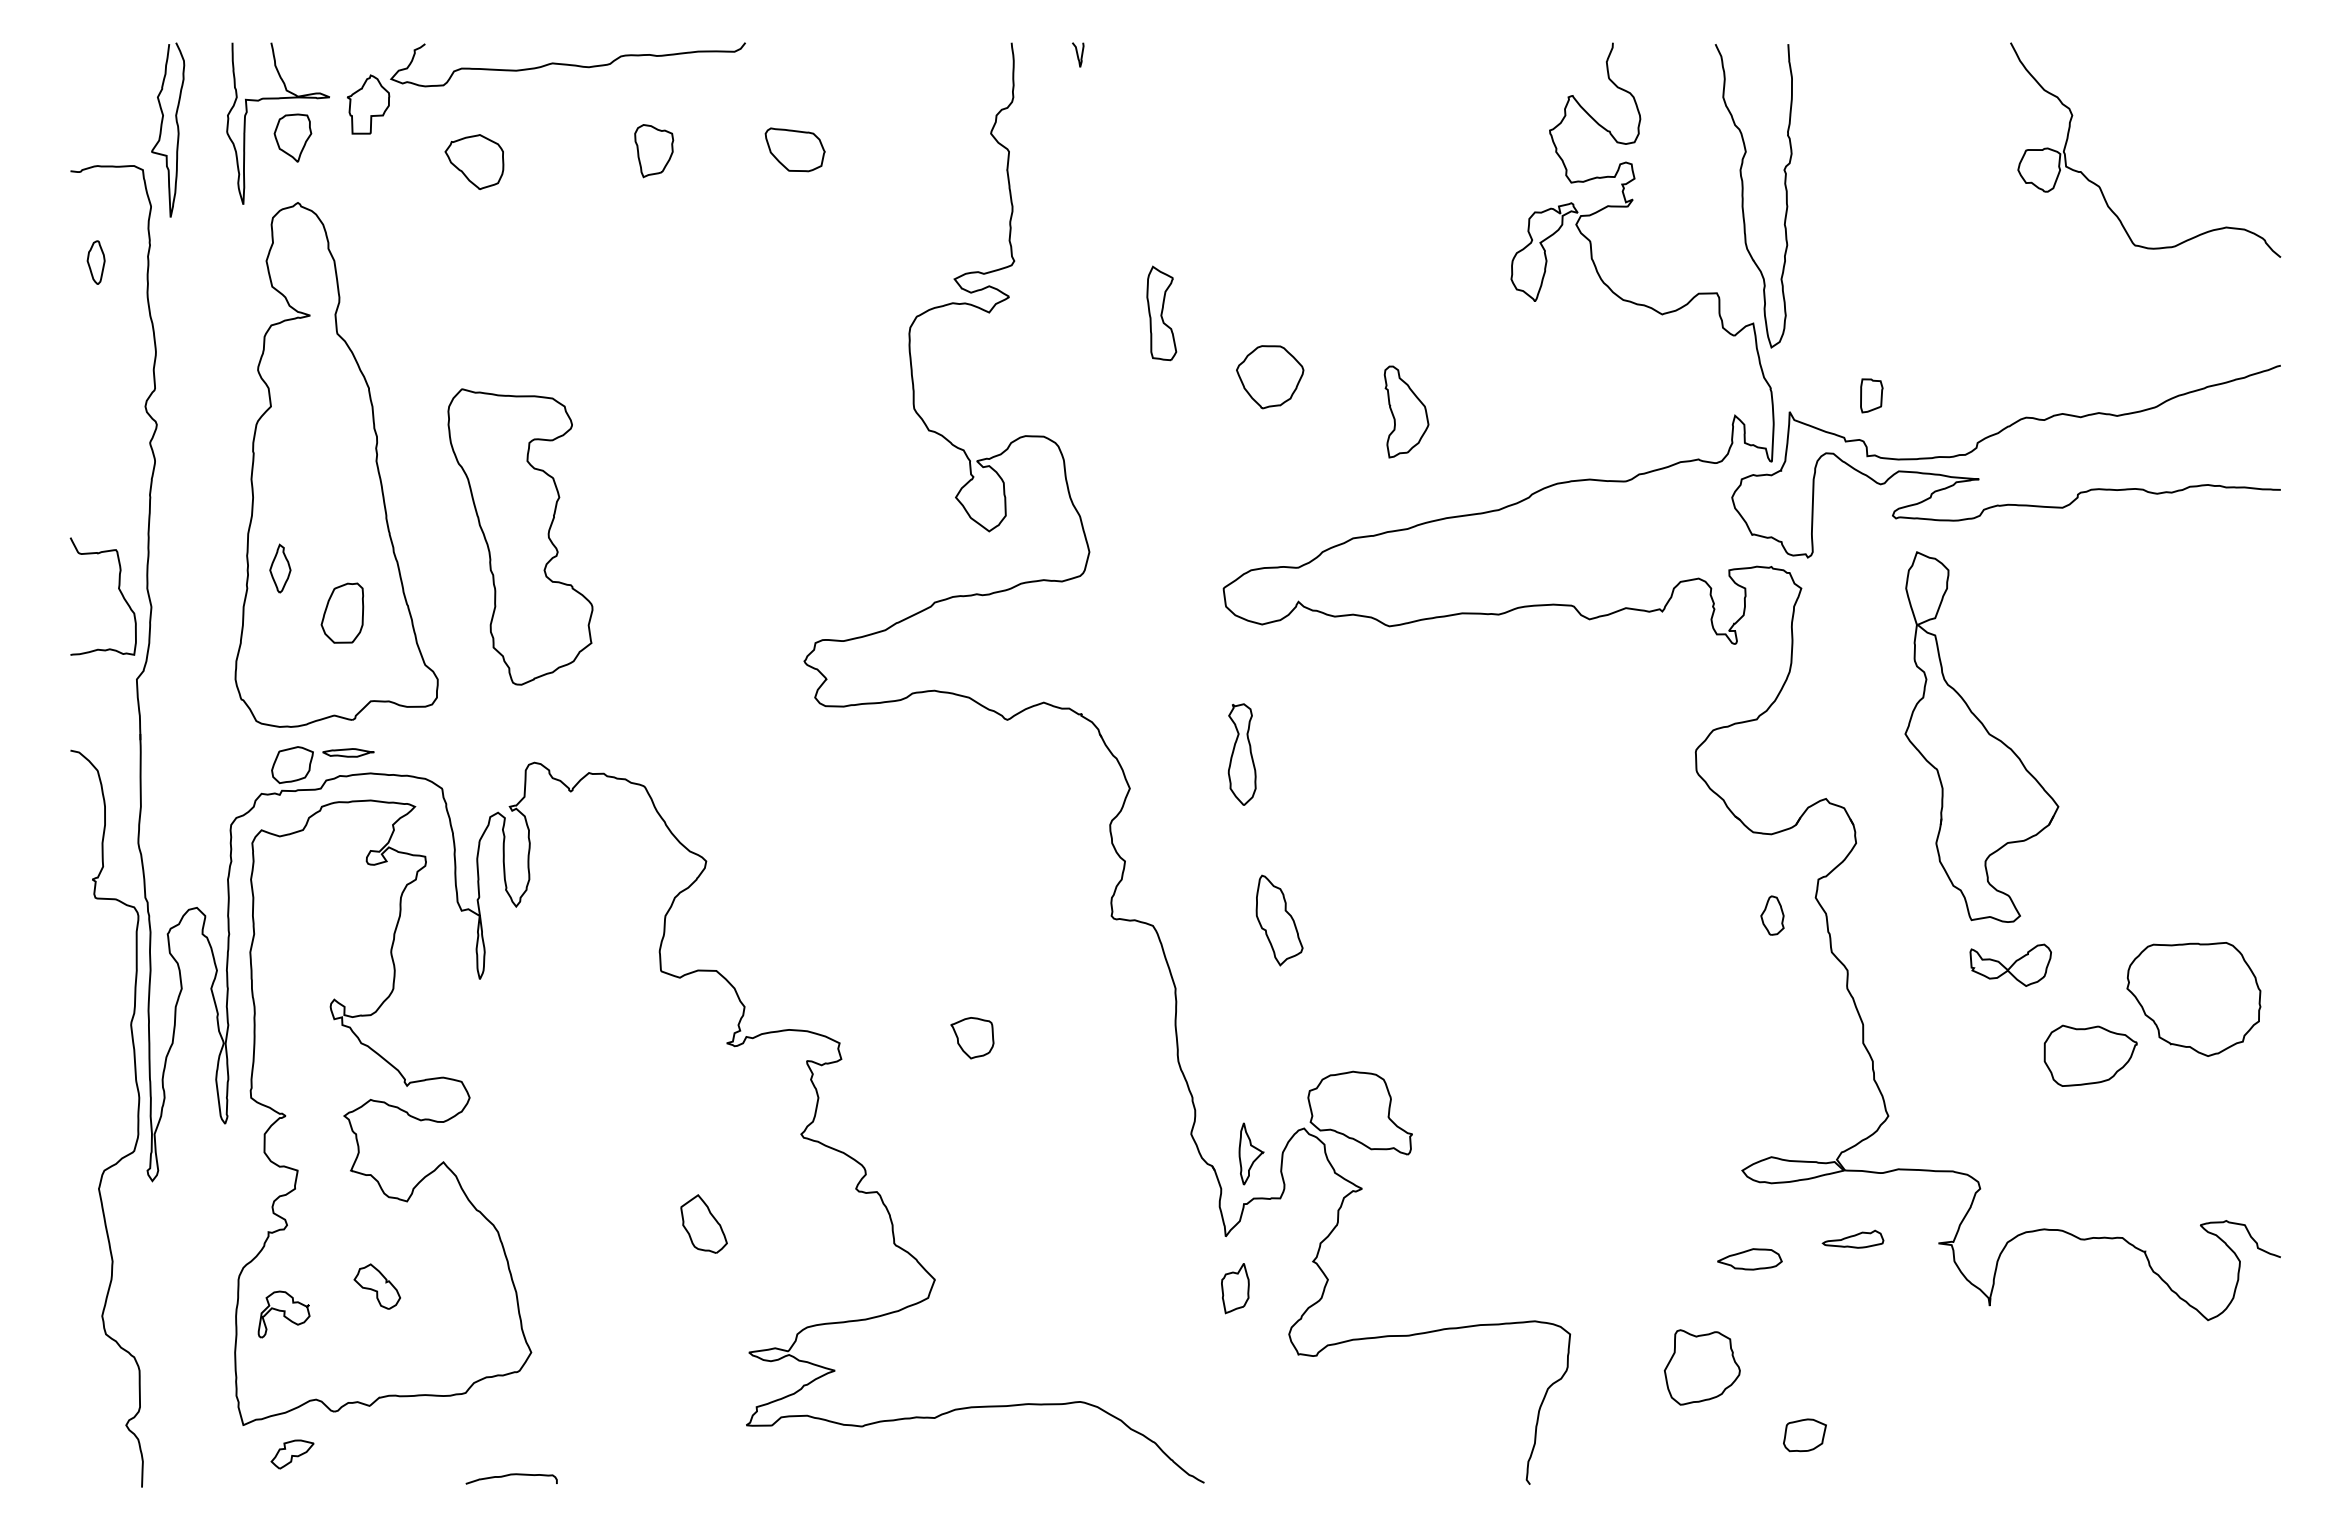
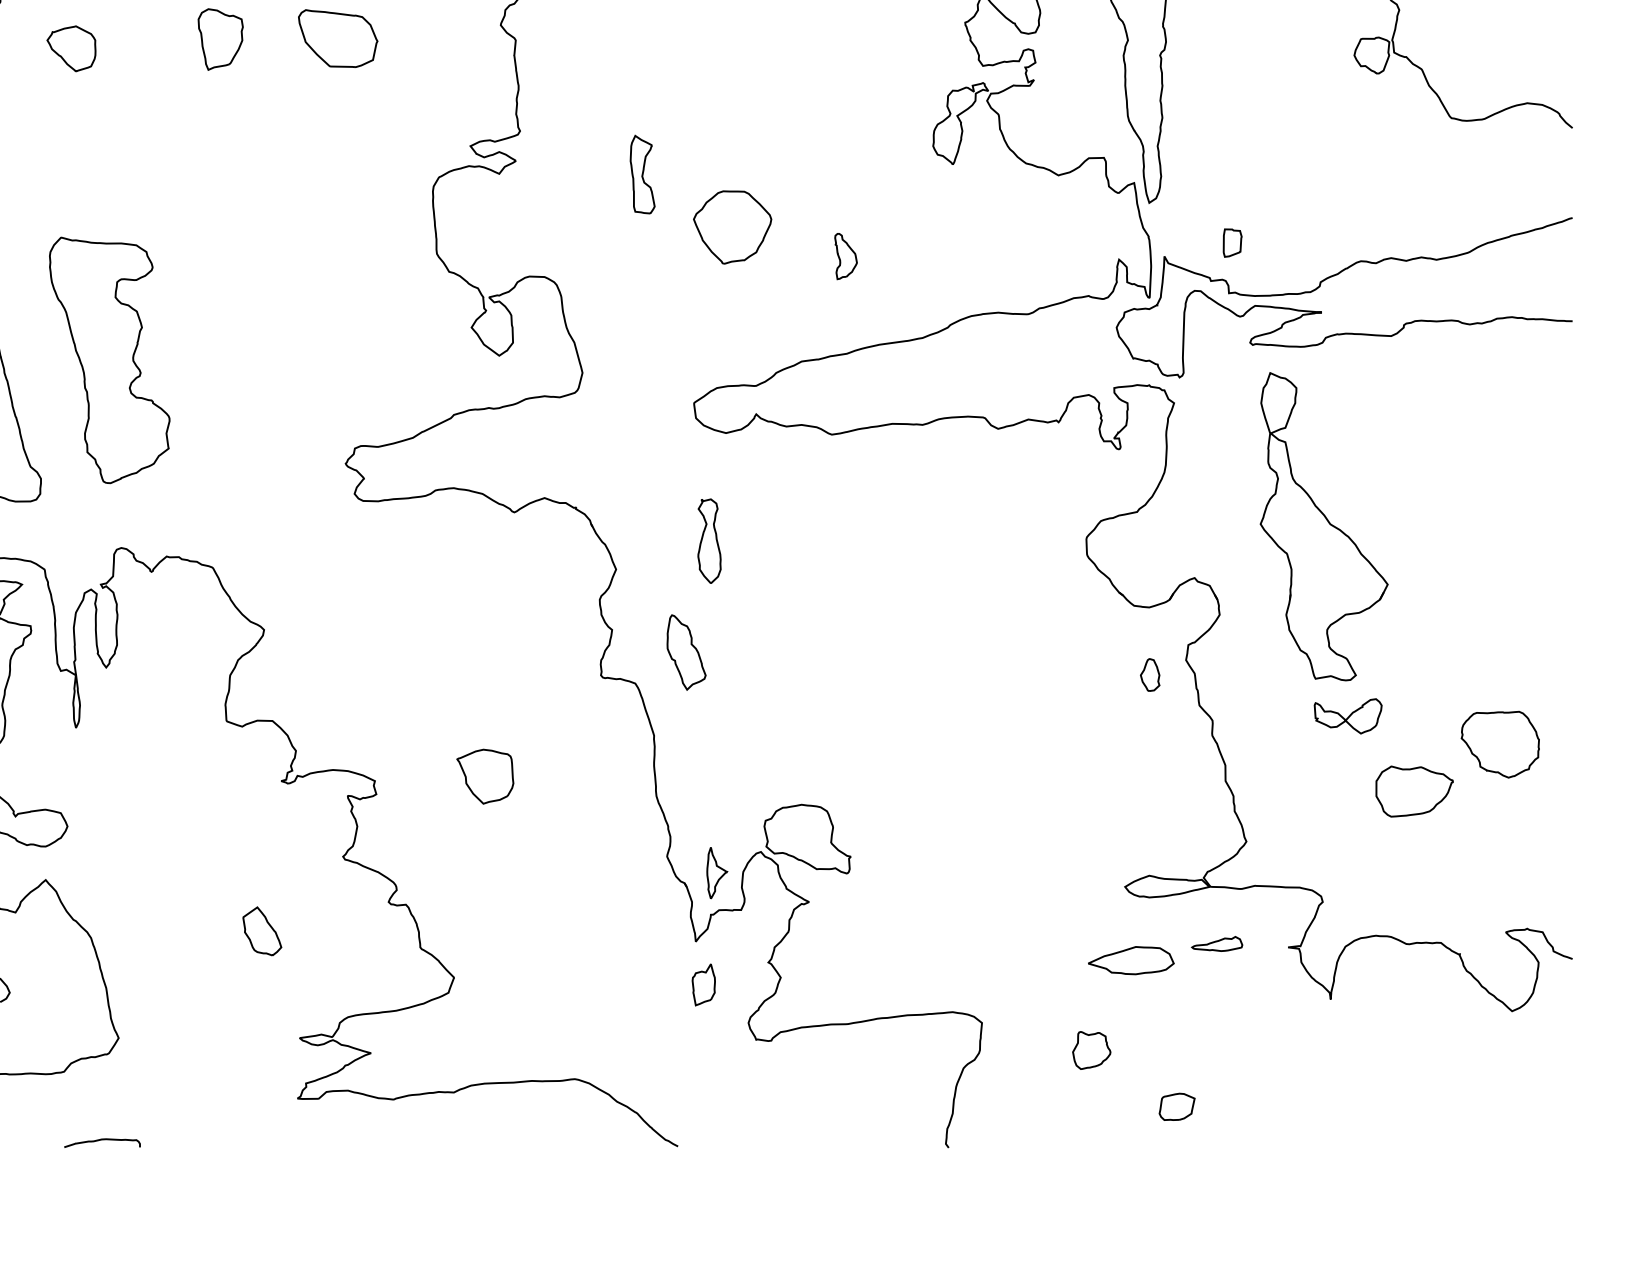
part: (794, 149) -> (337, 38), size x1.6
part: (654, 151) -> (221, 40), size x1.4
part: (1270, 377) -> (733, 227), size x1.4
part: (1406, 411) -> (846, 256), size x0.6
part: (1279, 920) -> (686, 652), moved
part: (2193, 999) -> (1500, 744), size x0.7
part: (972, 1038) -> (485, 777), size x1.6
part: (1749, 1259) -> (1131, 960), size x1.6
part: (1701, 1367) -> (1091, 1050), size x0.6

